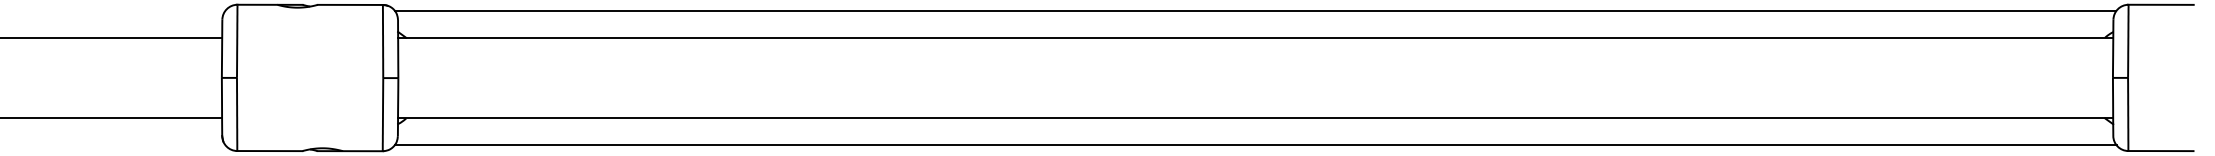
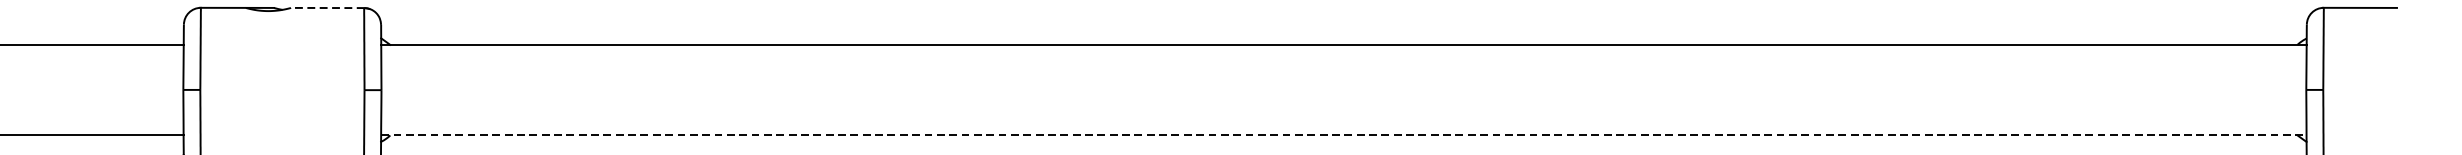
line: (350, 4) -> (327, 7), solid -> dashed
line: (1255, 10) -> (1343, 14), removed
line: (1255, 118) -> (1343, 135), solid -> dashed

